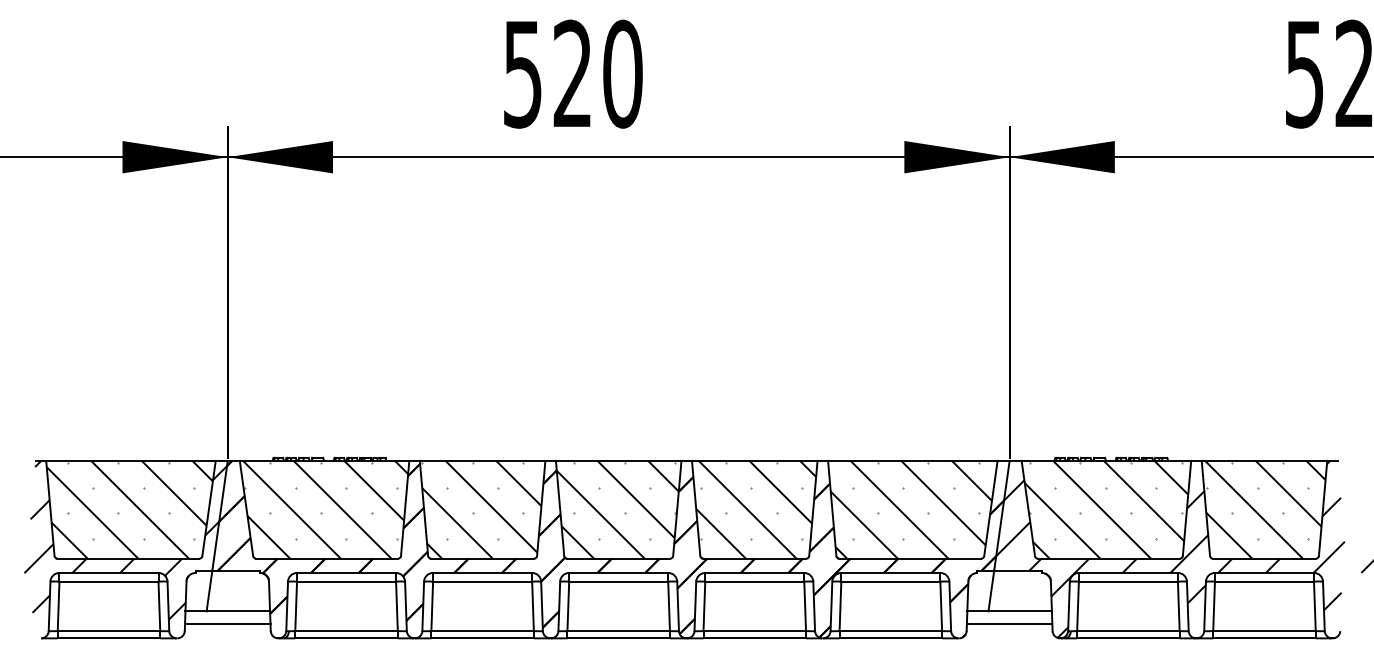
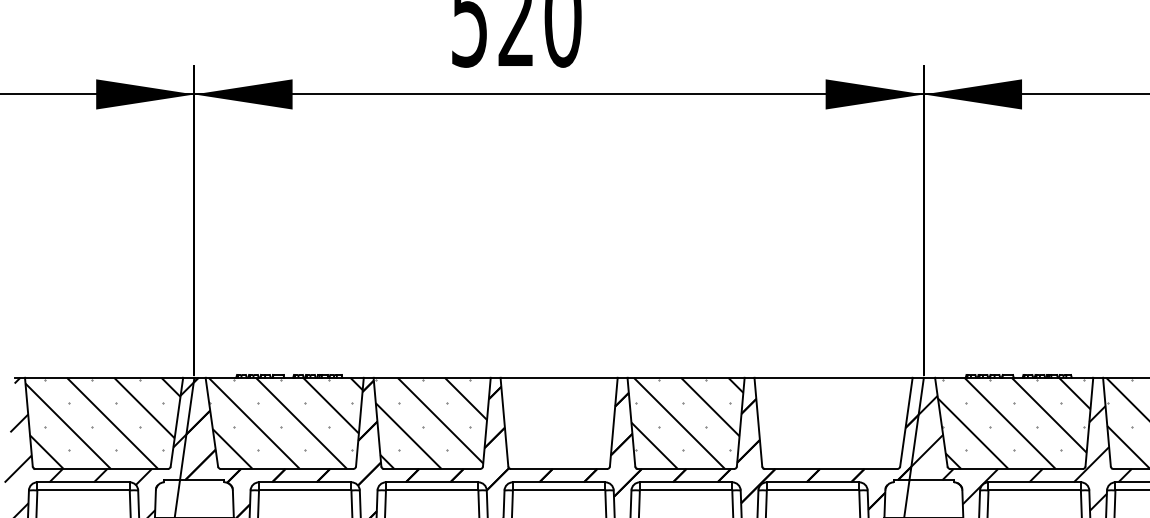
hatch: (617, 509) -> (558, 423), removed
hatch: (910, 509) -> (831, 423), removed

